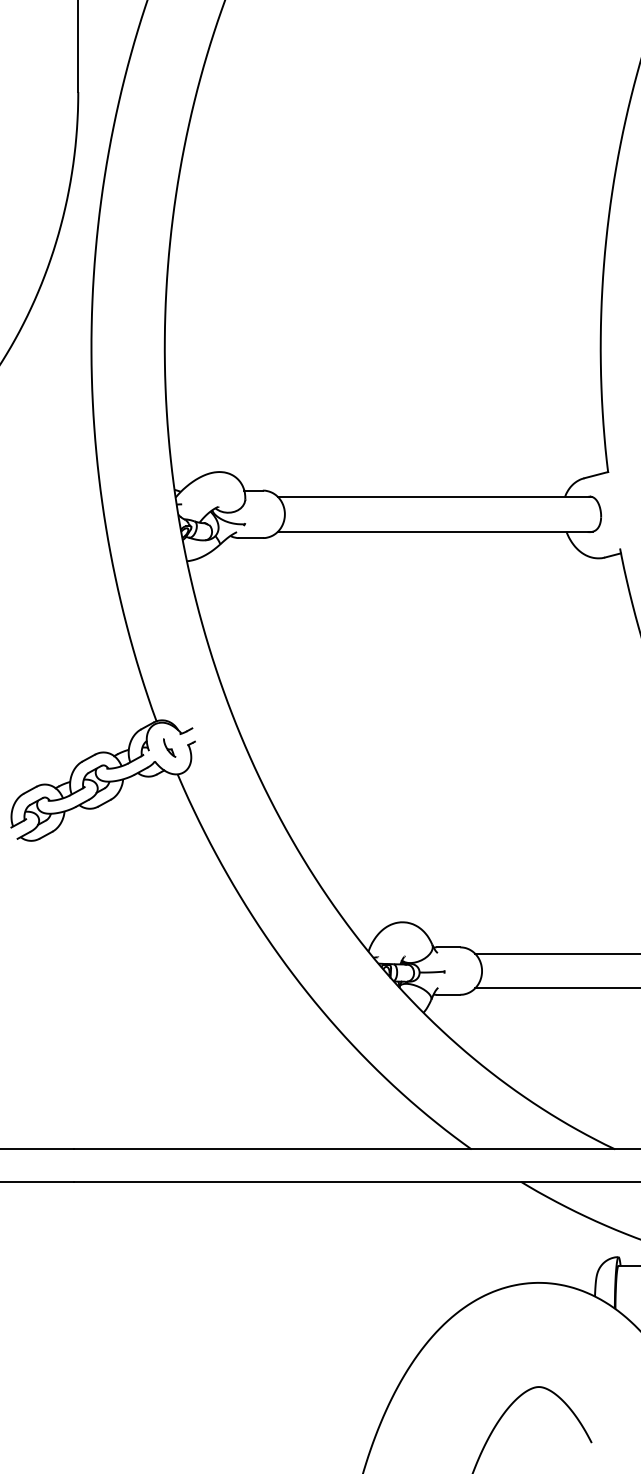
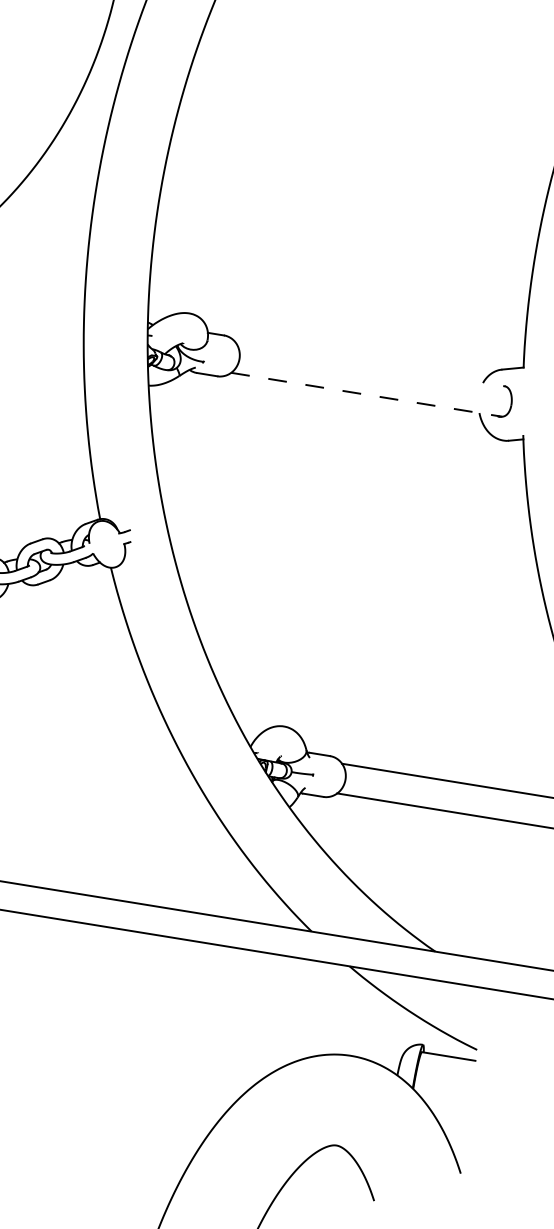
line: (435, 497) -> (371, 365), removed
line: (435, 531) -> (366, 394), solid -> dashed
part: (169, 747) -> (107, 543), removed

